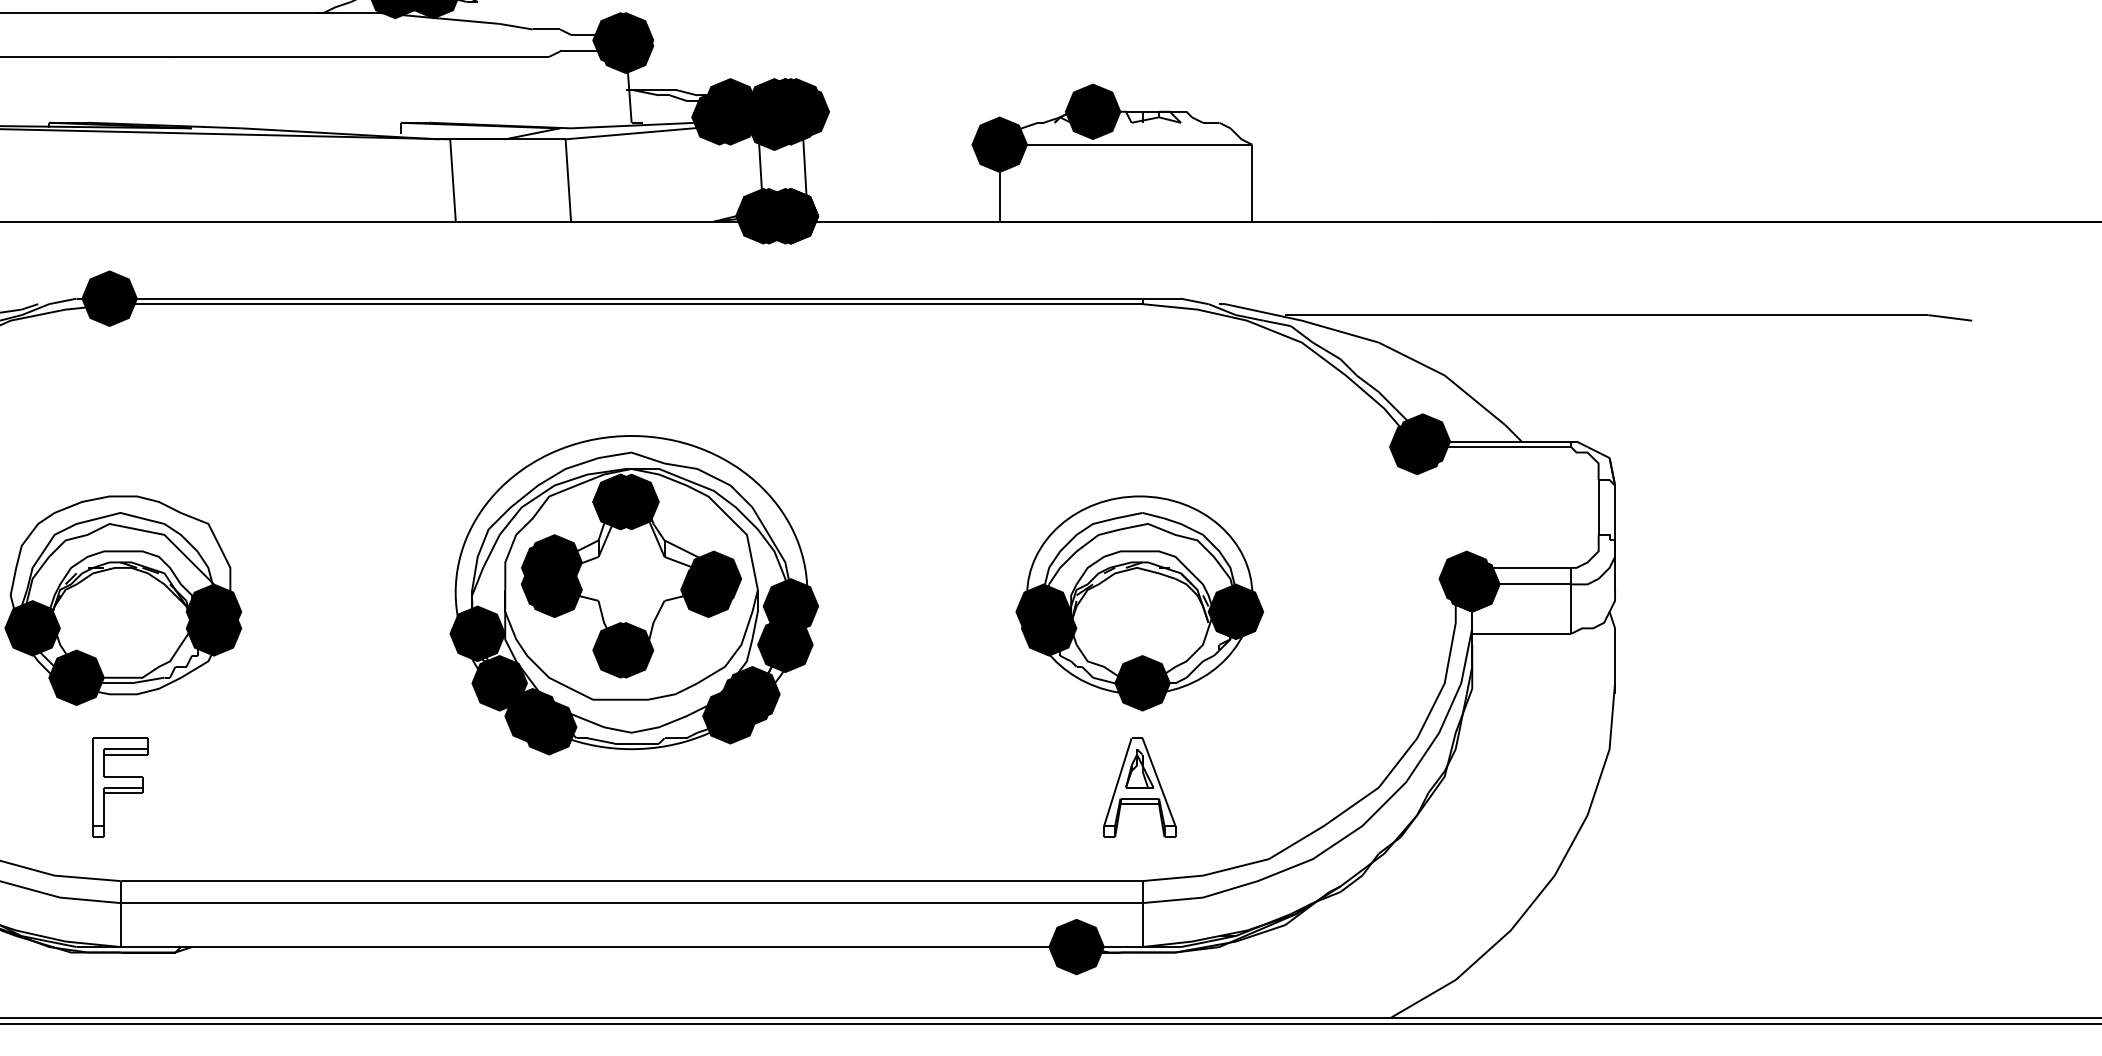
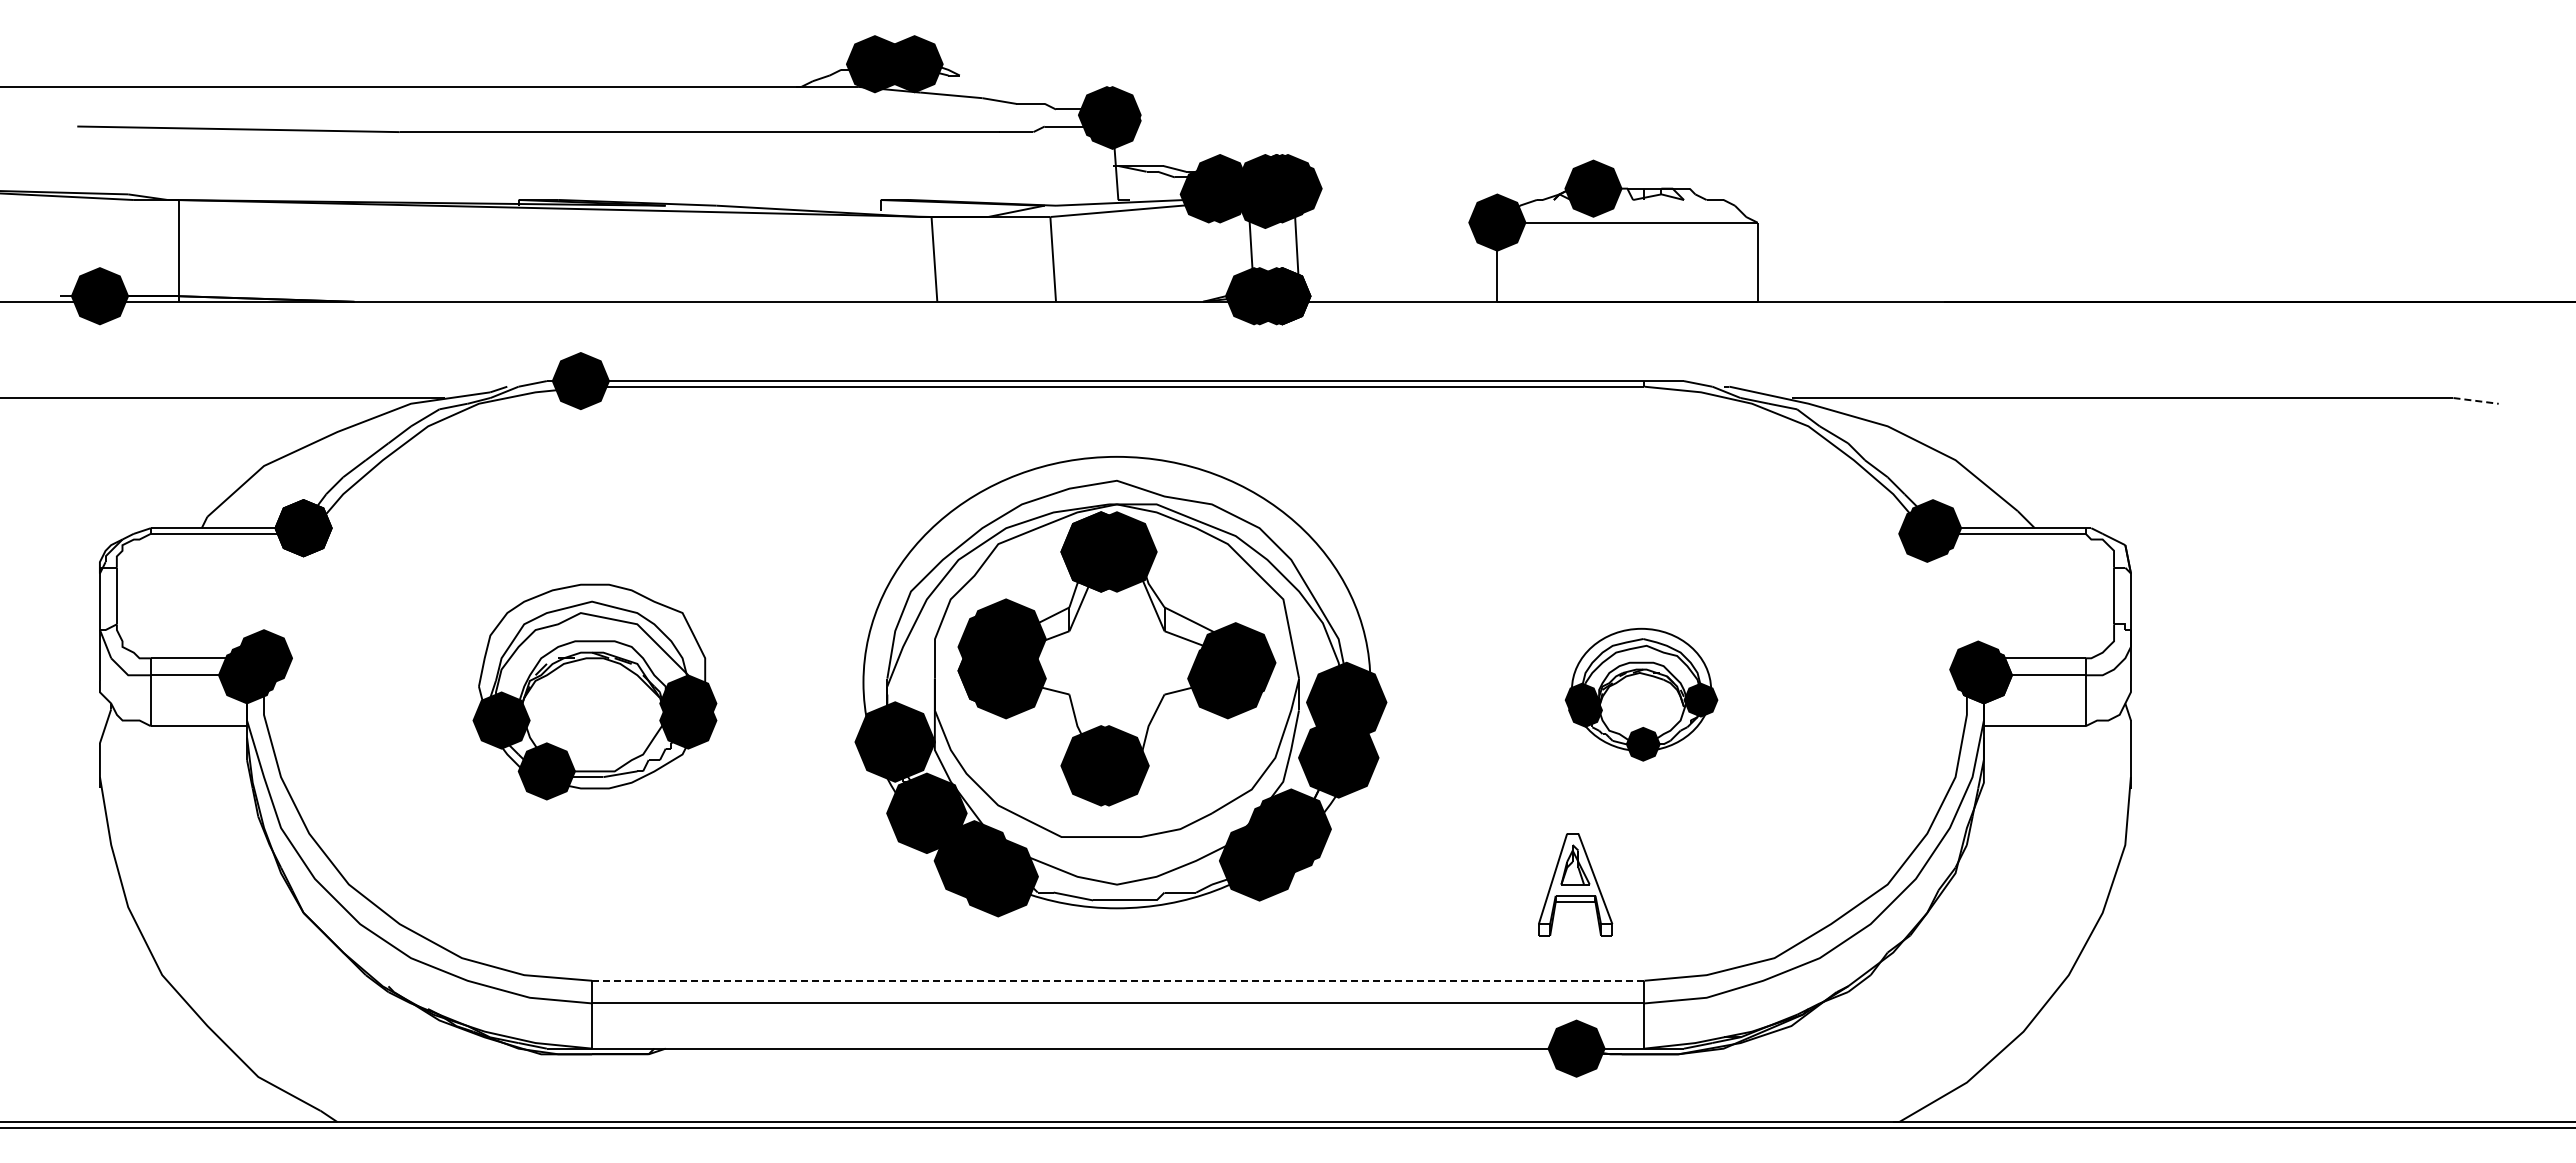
line: (1950, 317) -> (2476, 400), solid -> dashed
part: (634, 595) -> (1121, 686), size x1.4
part: (1139, 603) -> (1641, 694), size x0.6
part: (119, 787) -> (591, 884), removed
part: (1139, 787) -> (1575, 884), moved
line: (630, 880) -> (1117, 980), solid -> dashed

